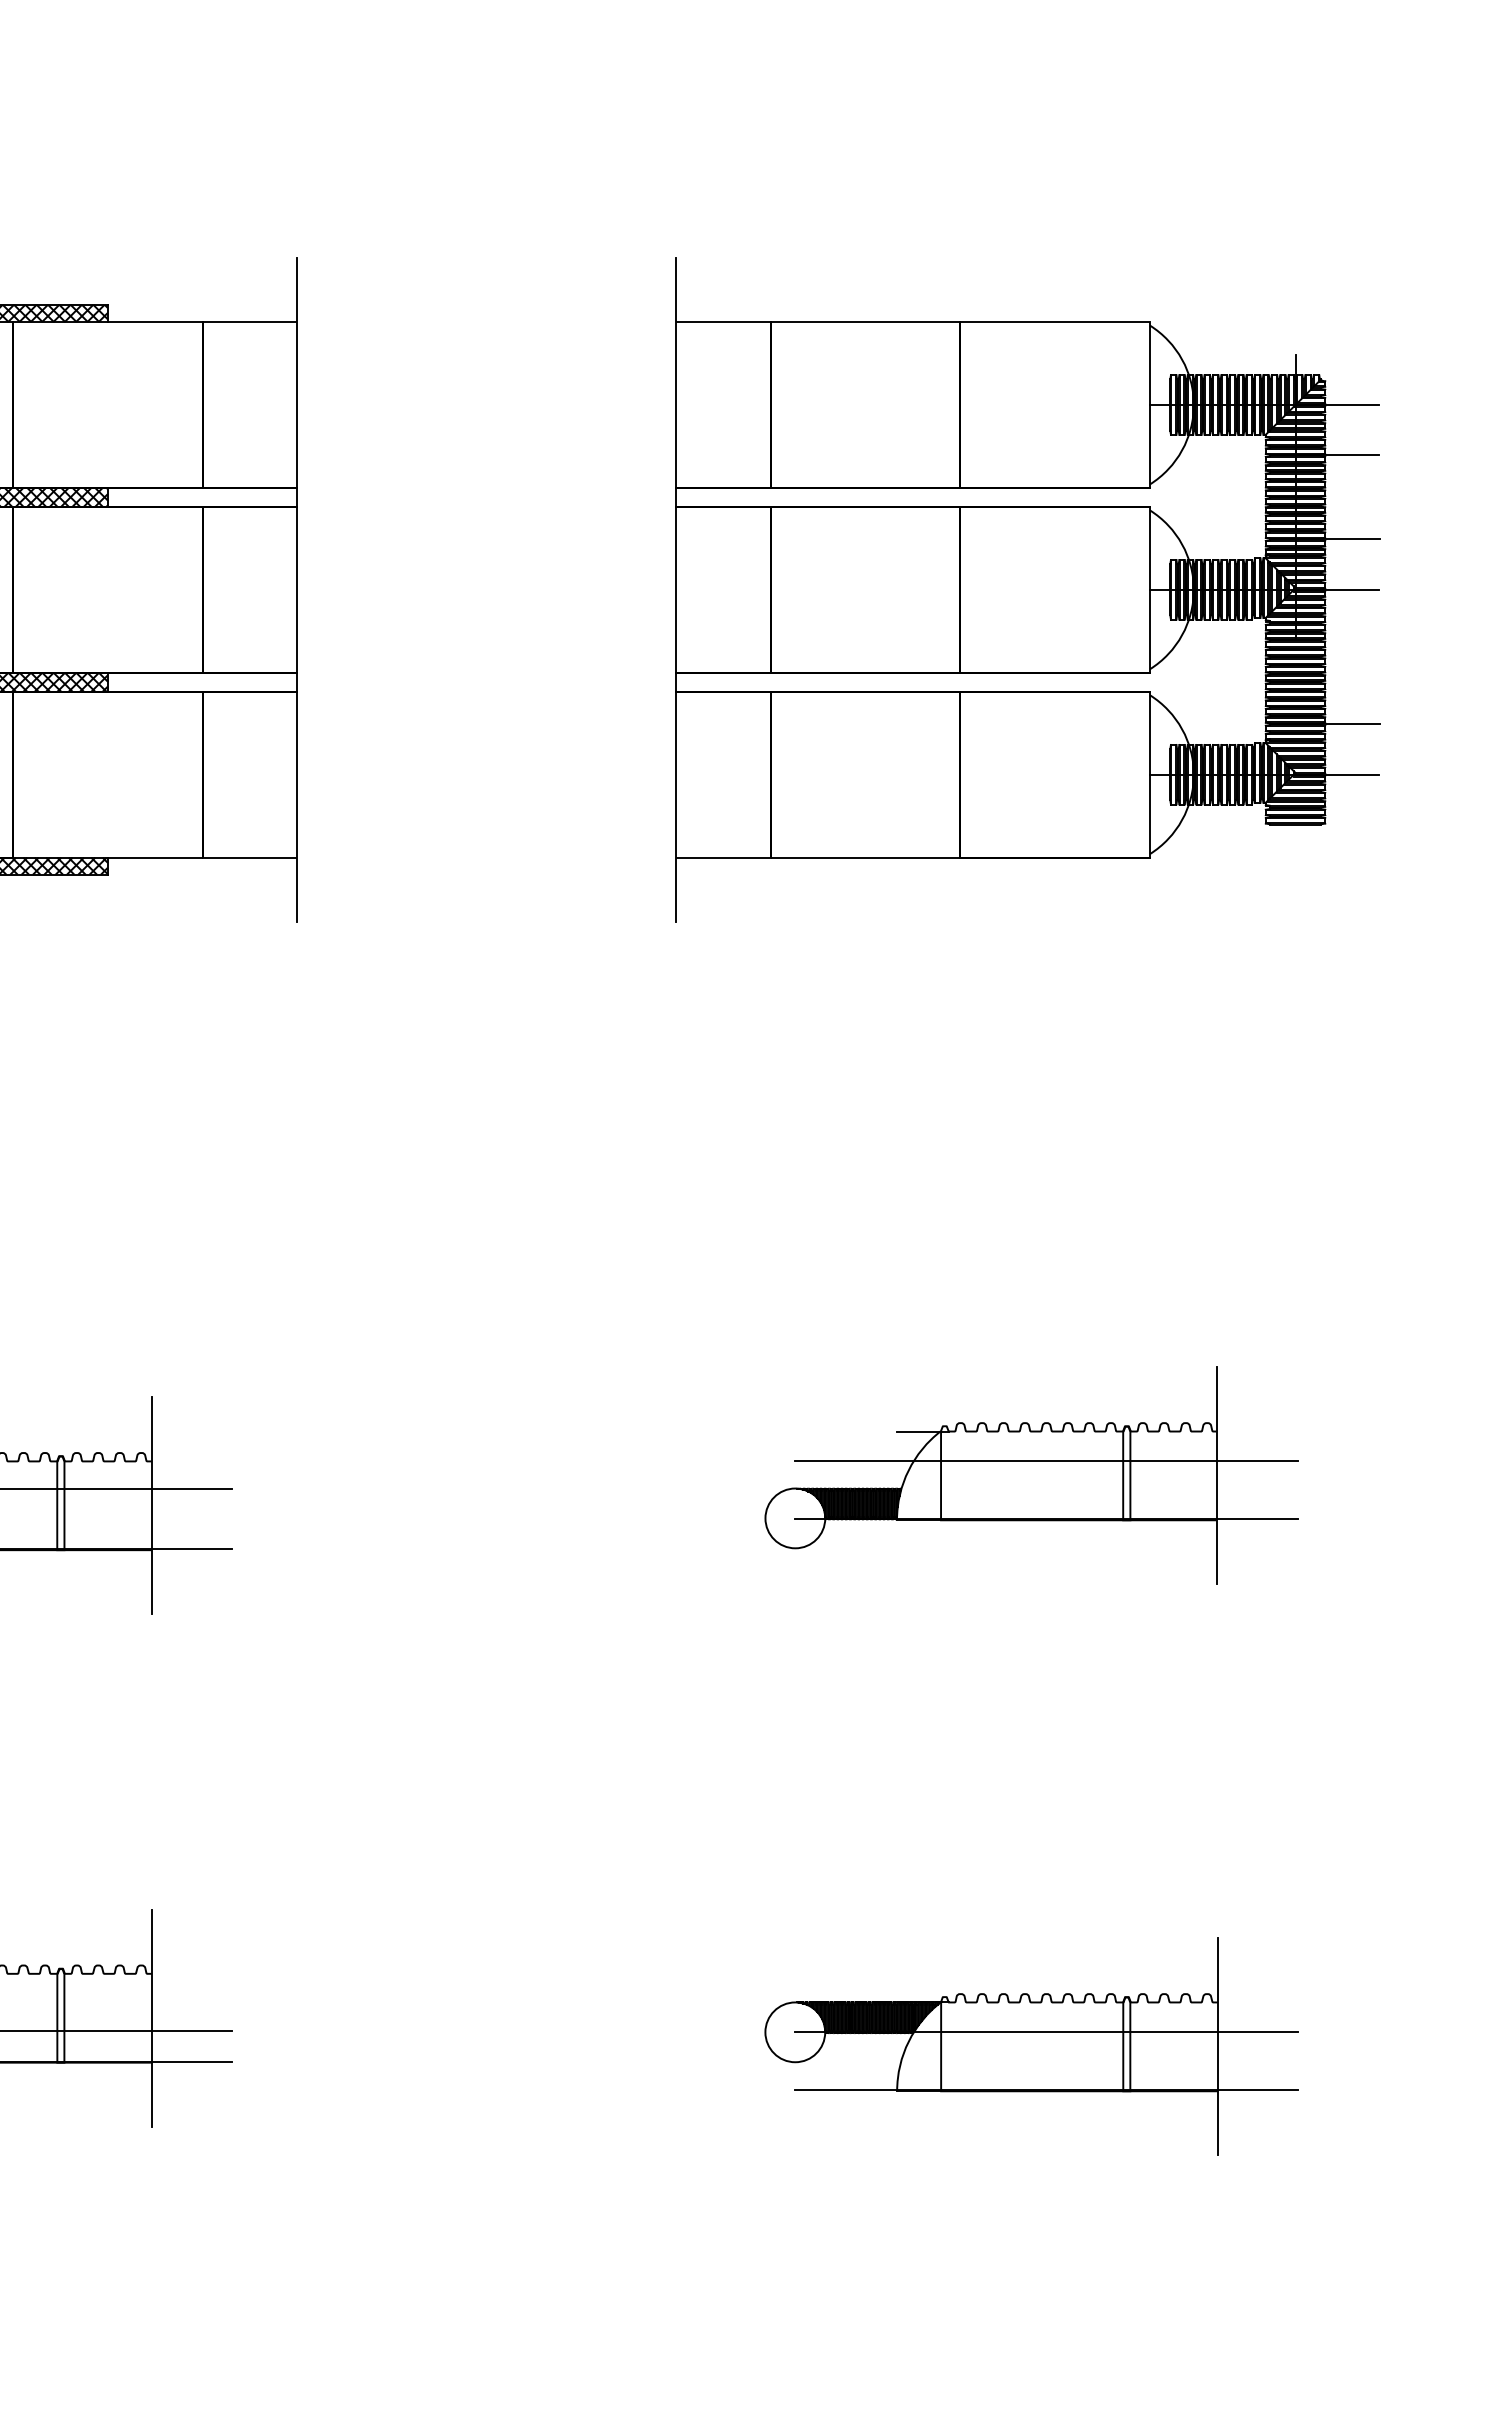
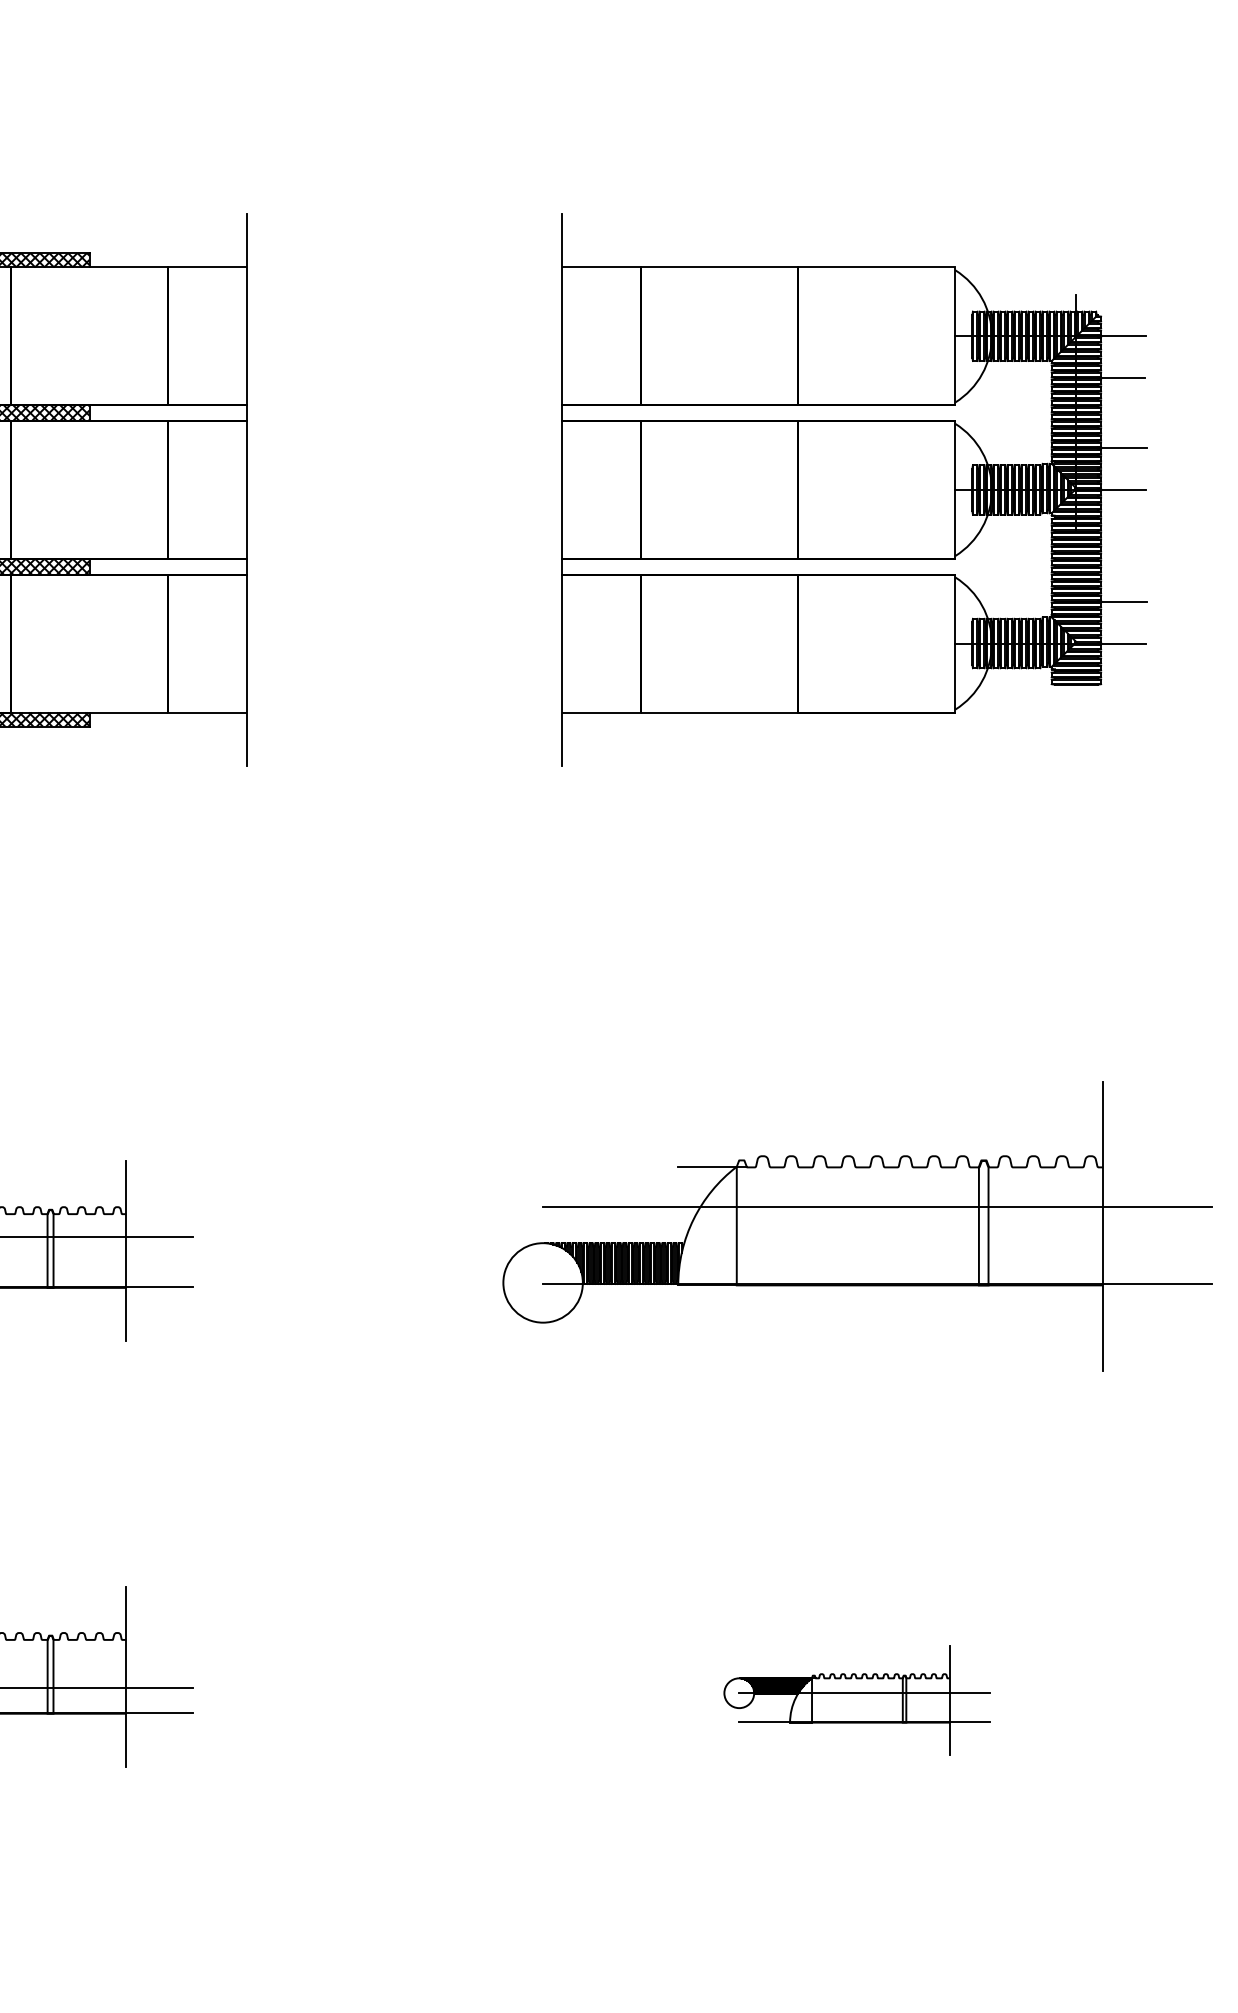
part: (1031, 1475) -> (857, 1225), size x1.6
part: (1031, 2046) -> (857, 1700), size x0.6

